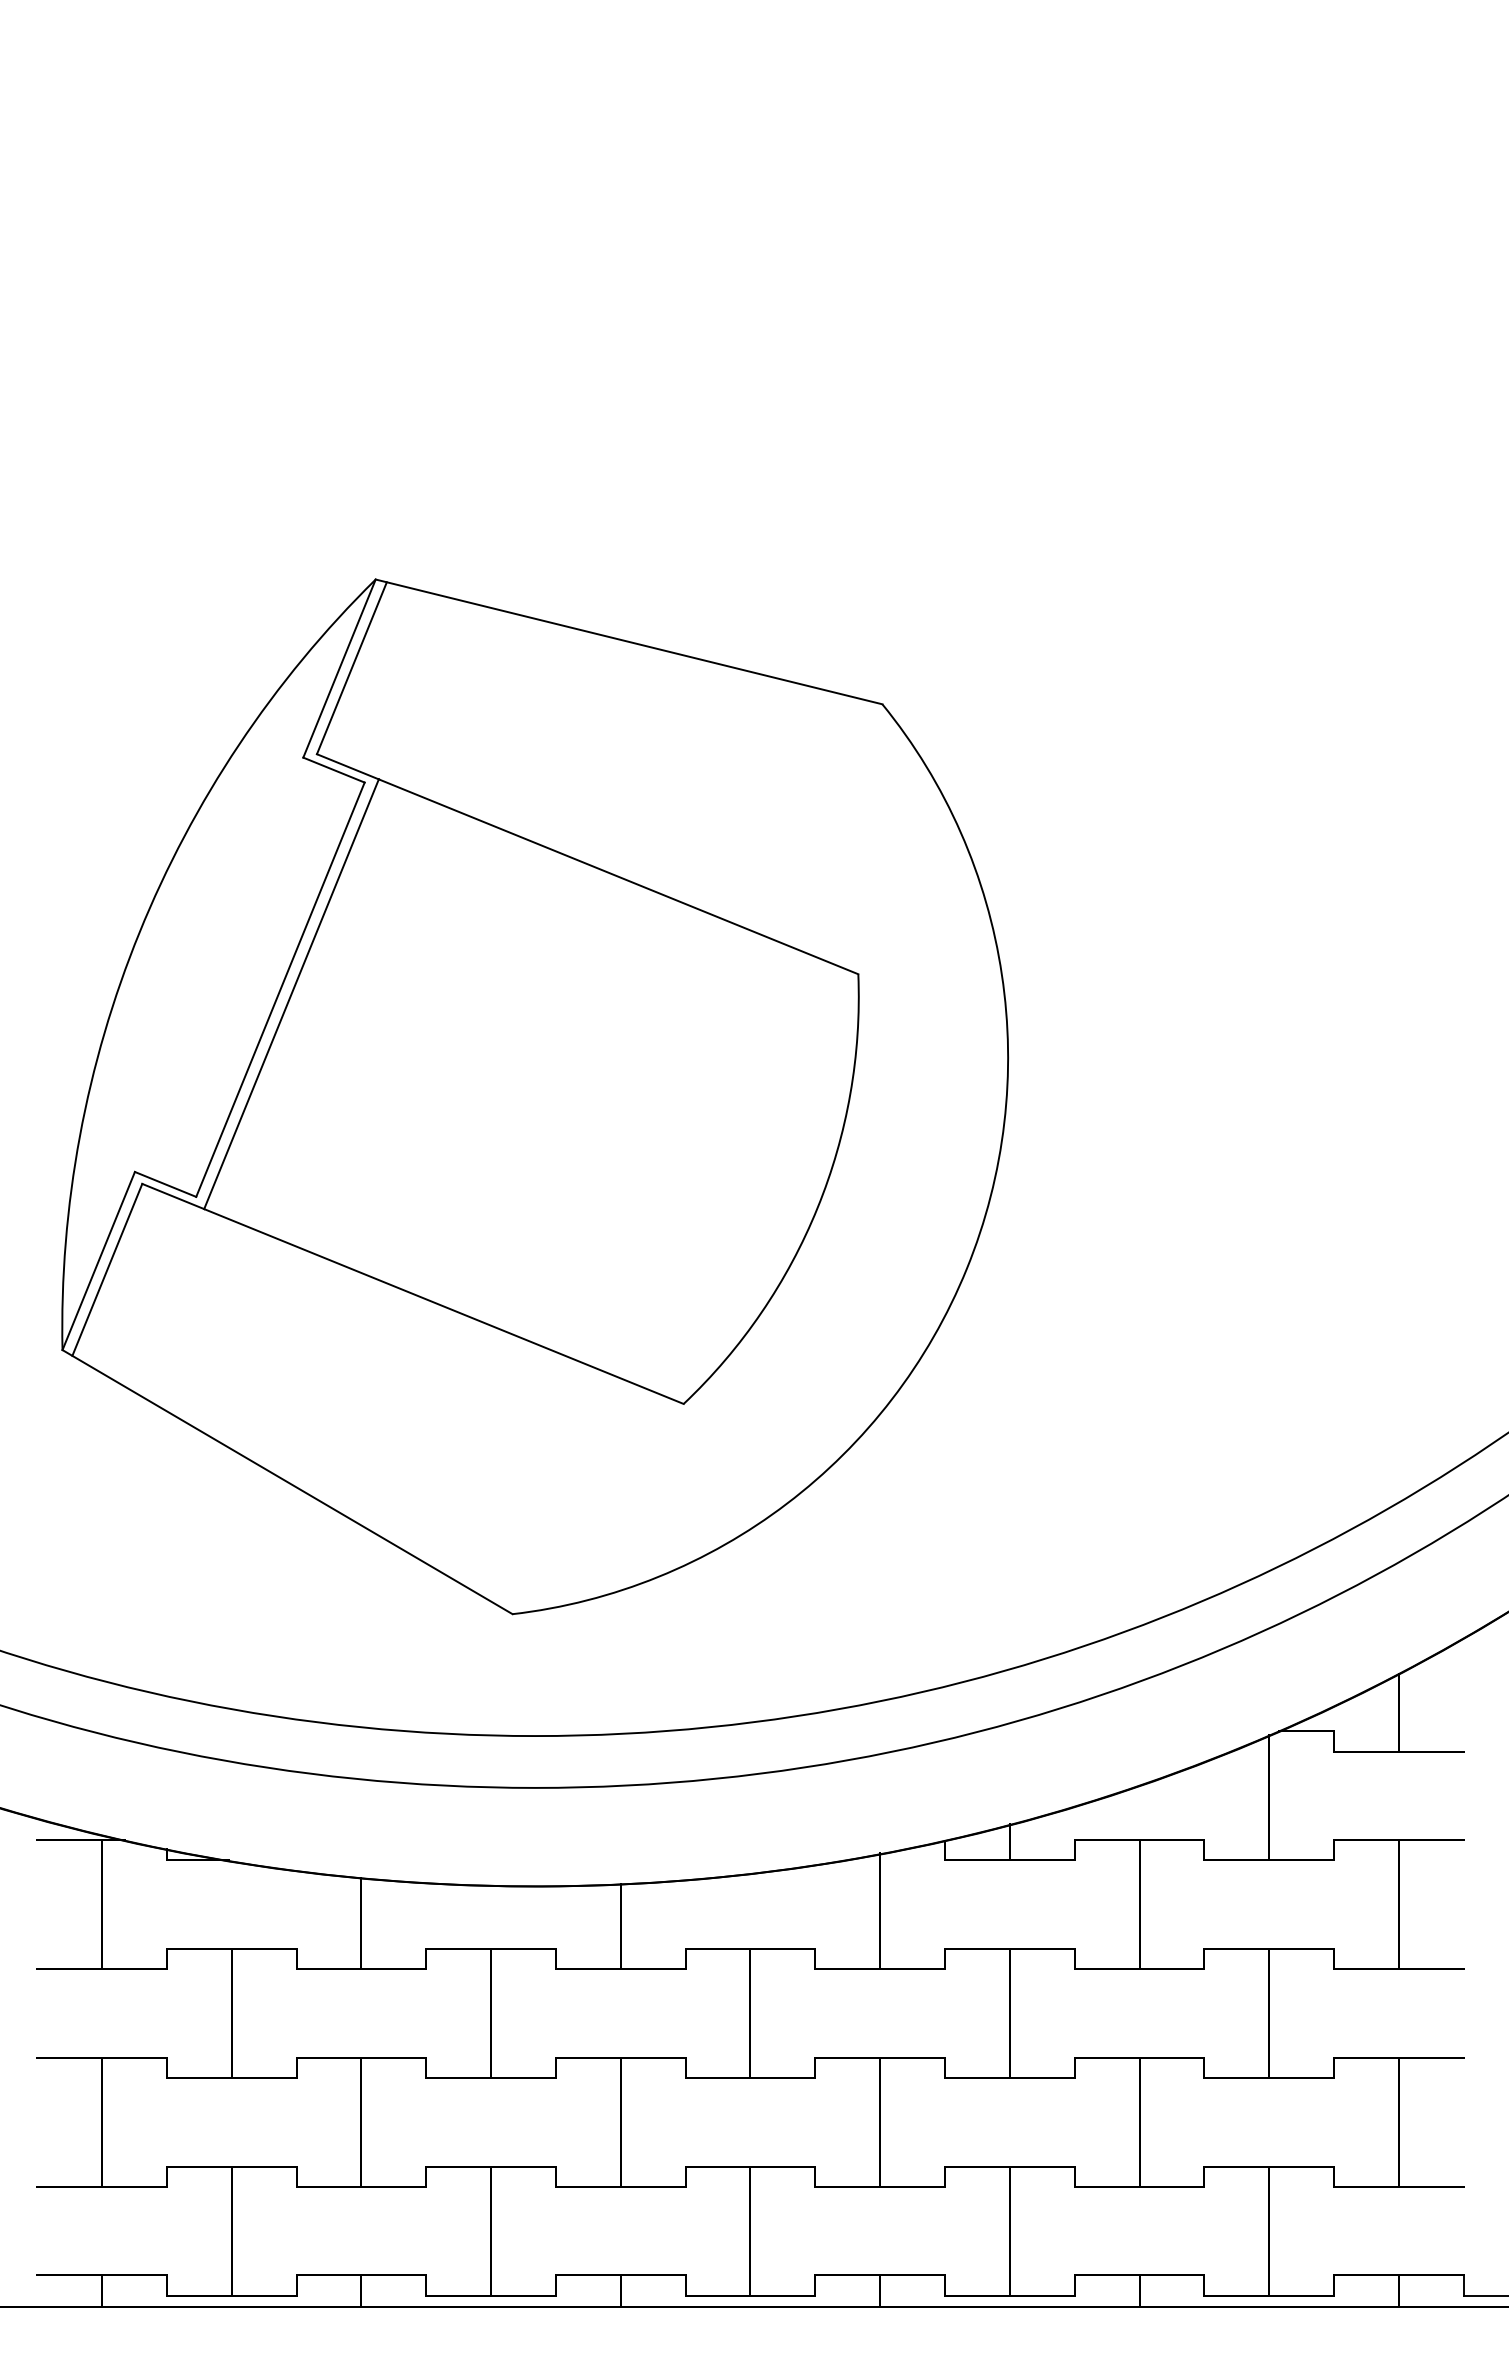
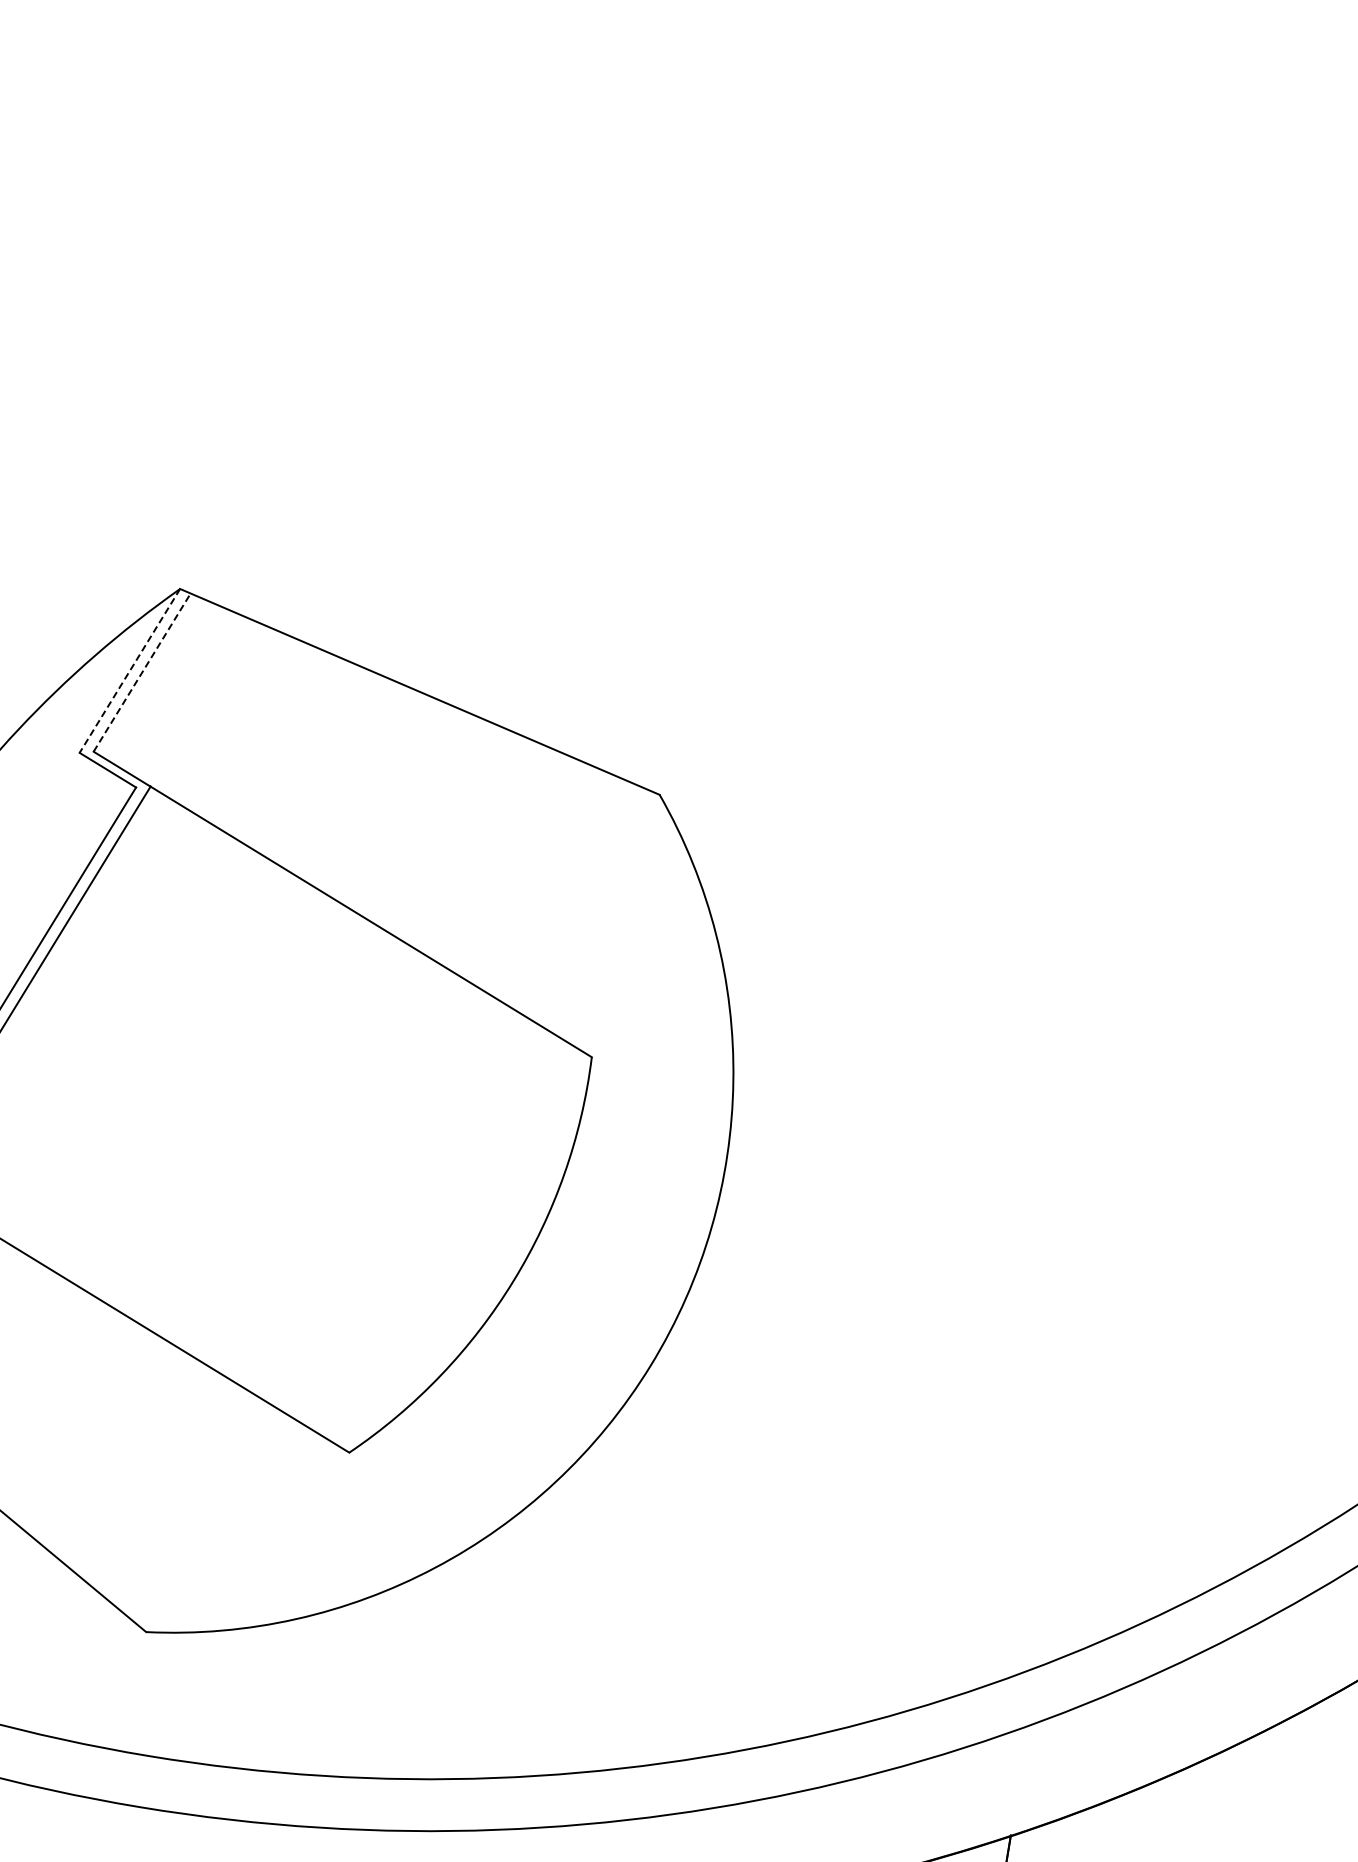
line: (351, 668) -> (141, 672), solid -> dashed
line: (339, 669) -> (129, 671), solid -> dashed

